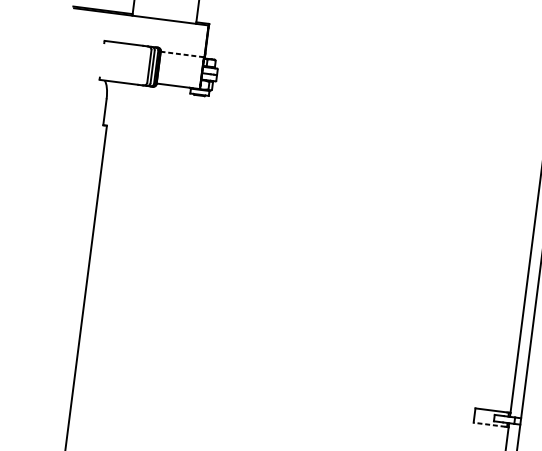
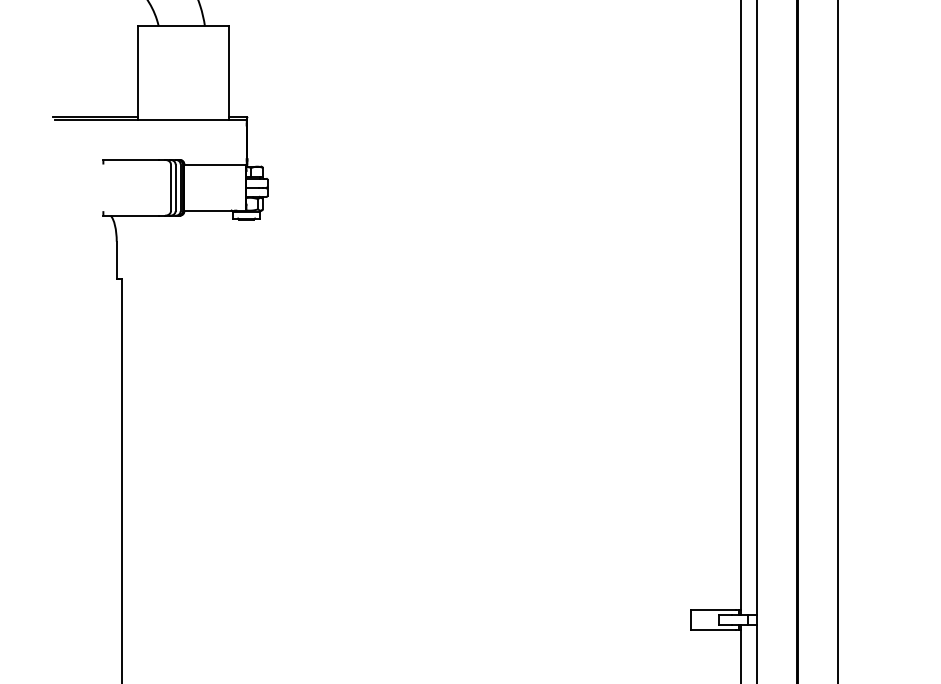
line: (182, 54) -> (215, 165), dashed -> solid
line: (489, 424) -> (713, 630), dashed -> solid

